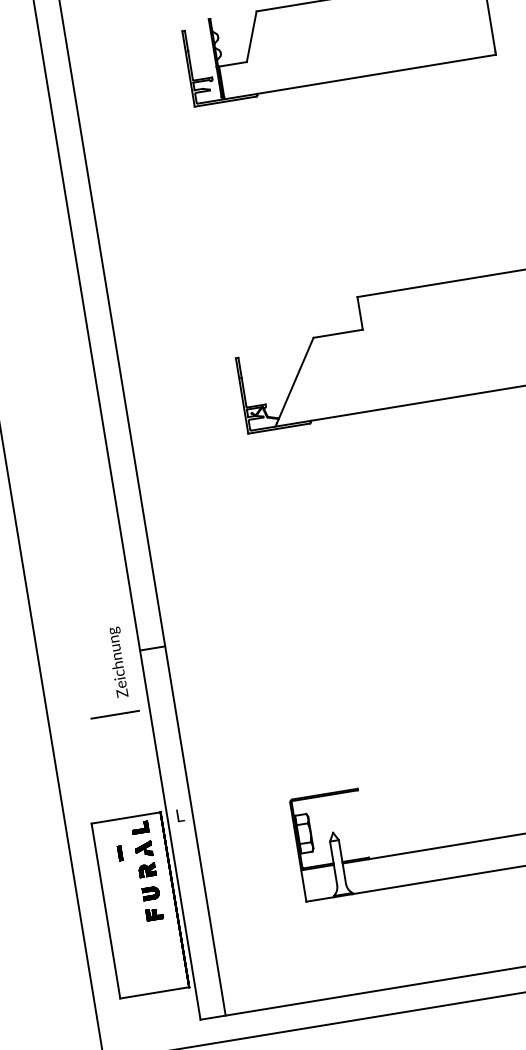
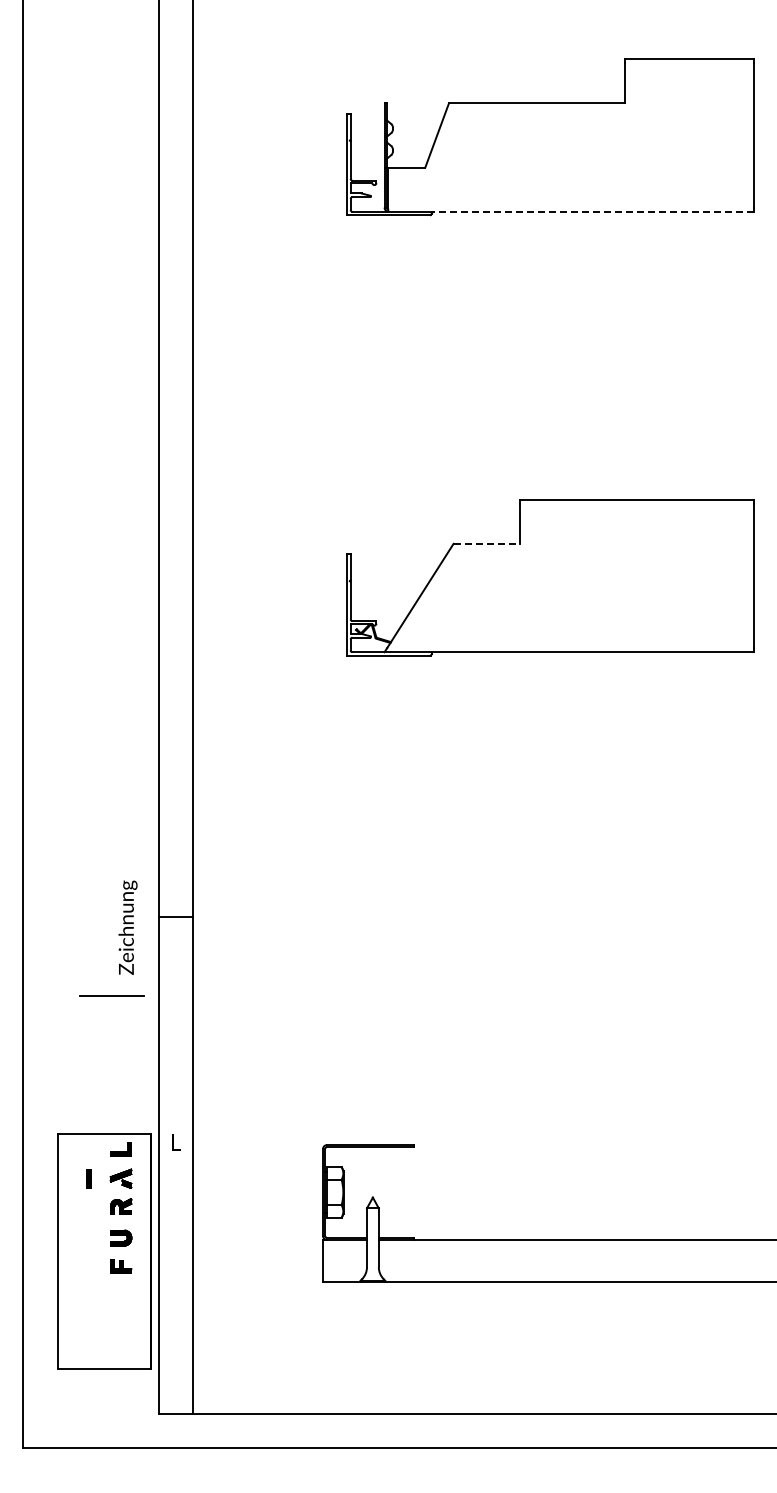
line: (376, 74) -> (592, 211), solid -> dashed
line: (338, 333) -> (487, 543), solid -> dashed

